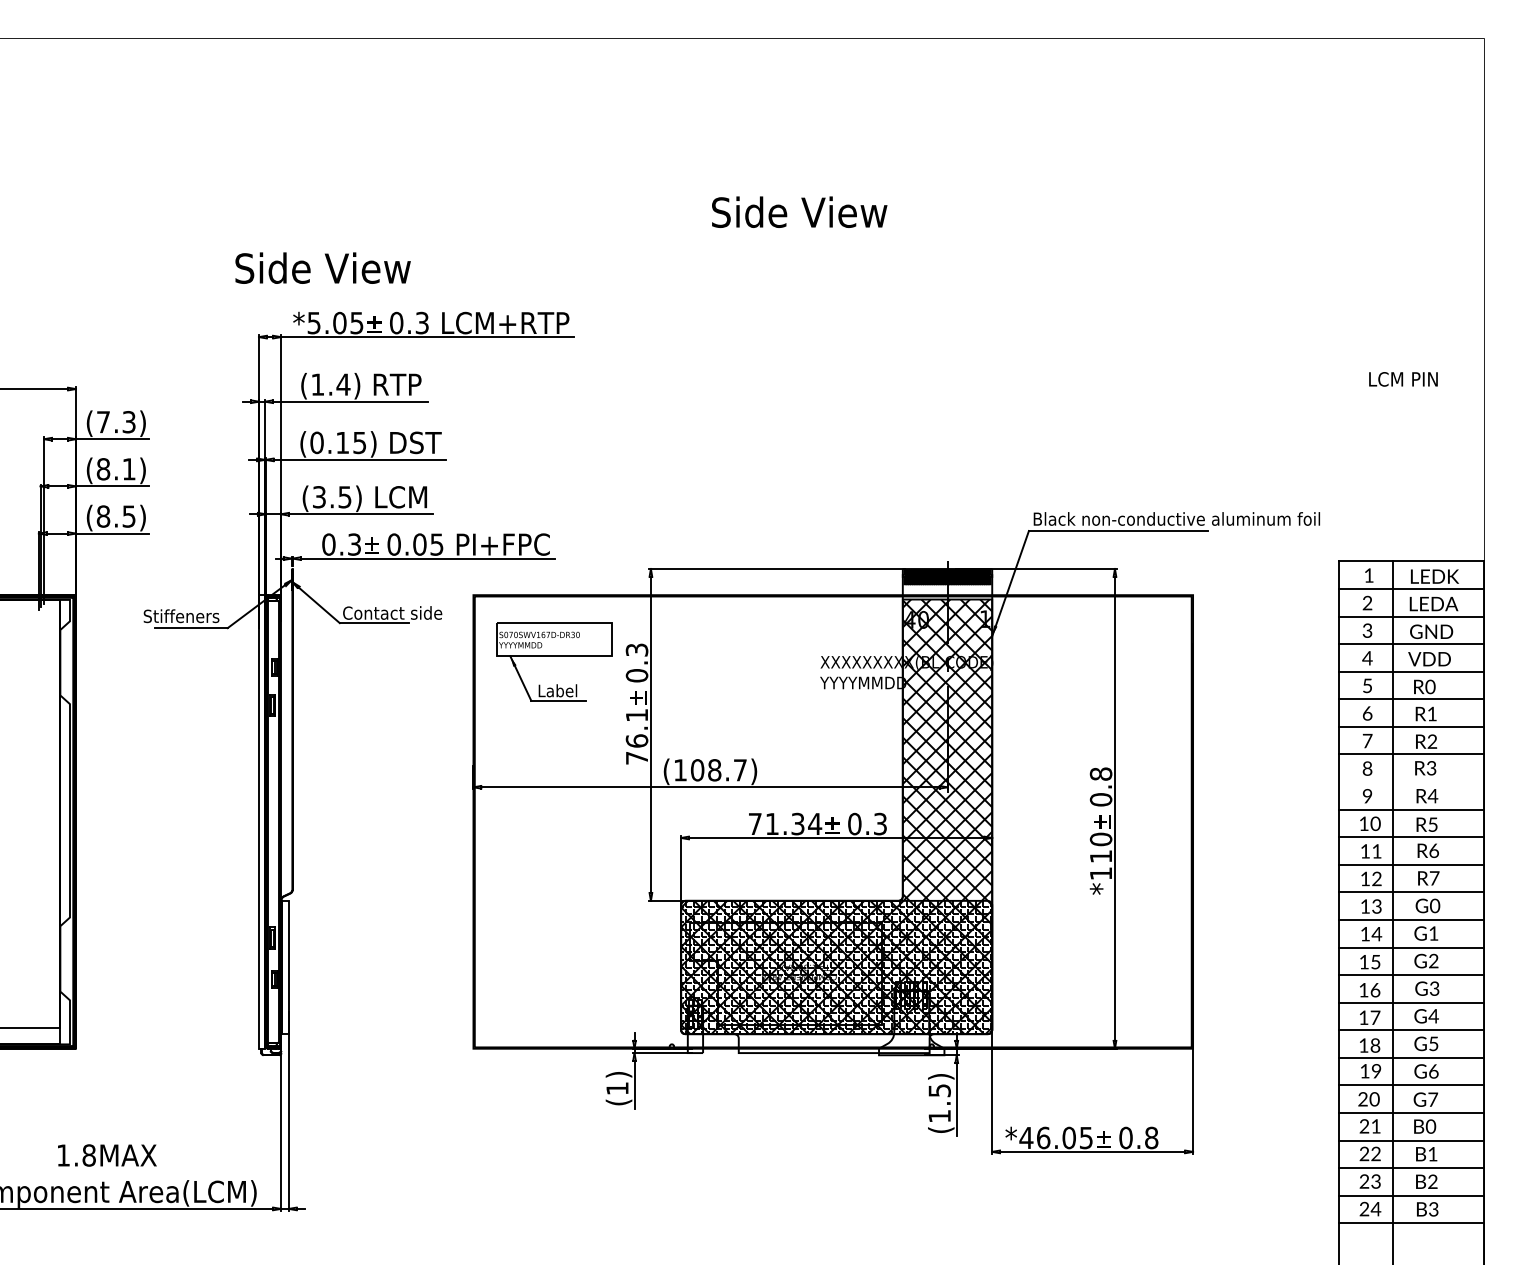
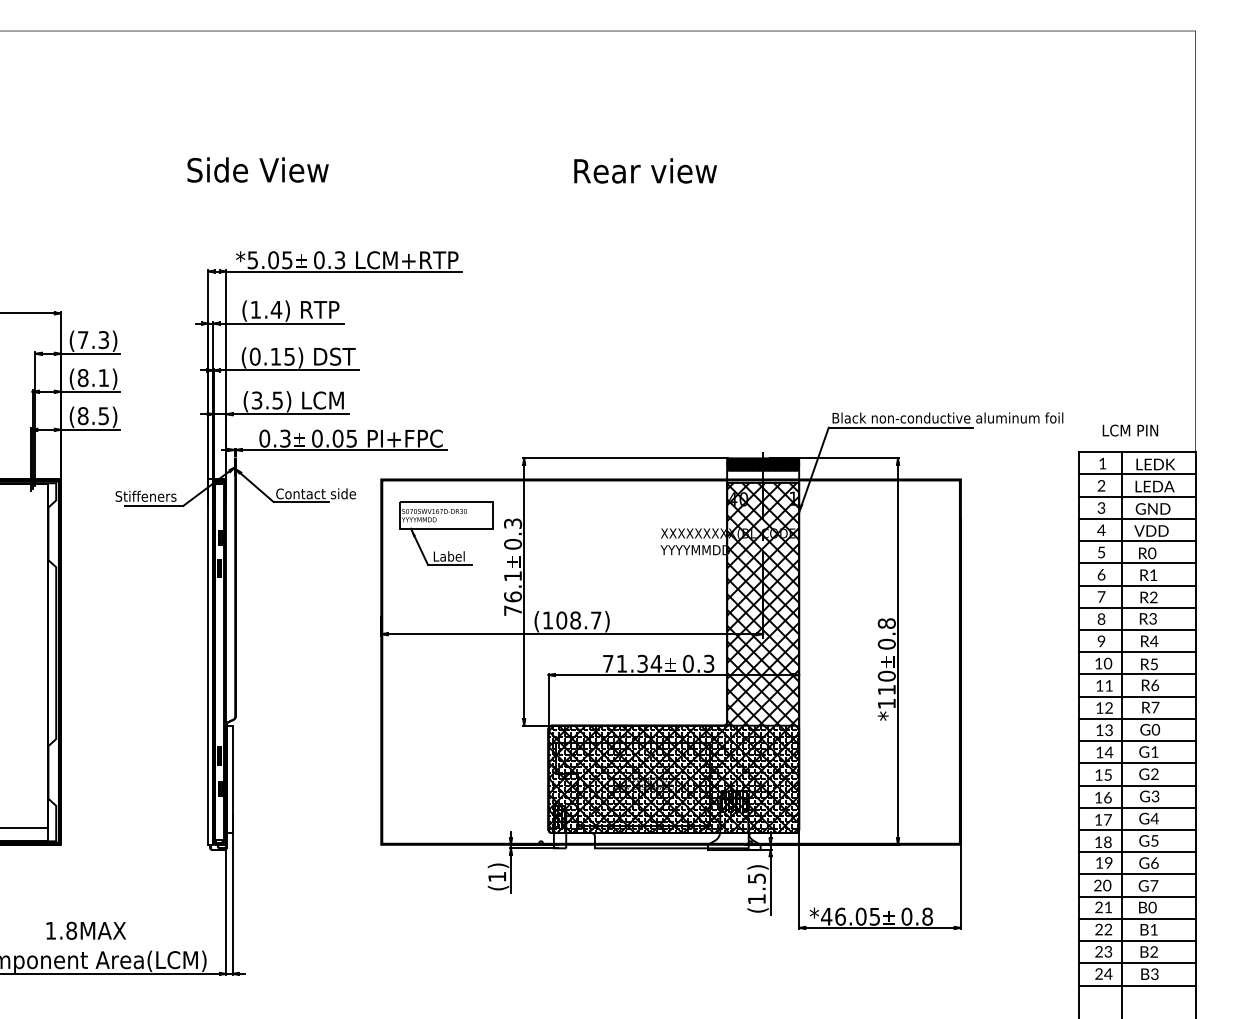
text: (800, 211) -> (644, 170), Side View -> Rear view
text: (322, 267) -> (257, 169), moved
text: (1403, 379) -> (1130, 430), moved
line: (1410, 782) -> (1136, 630), added

